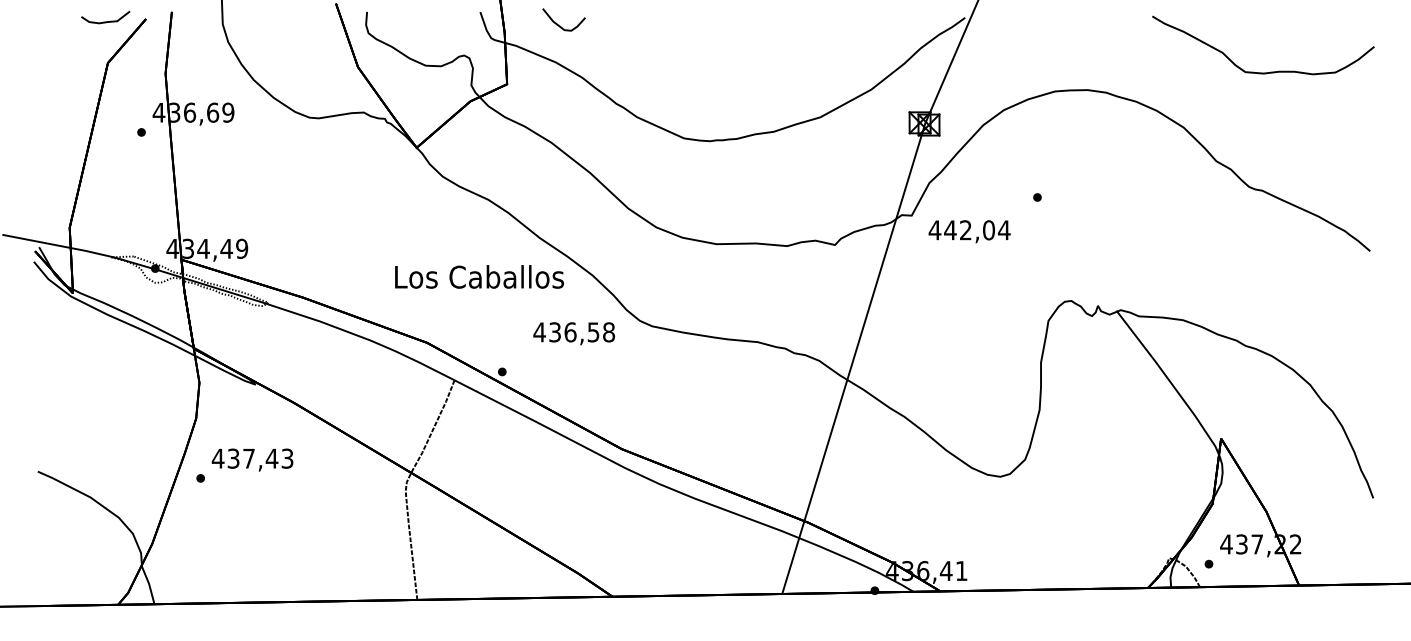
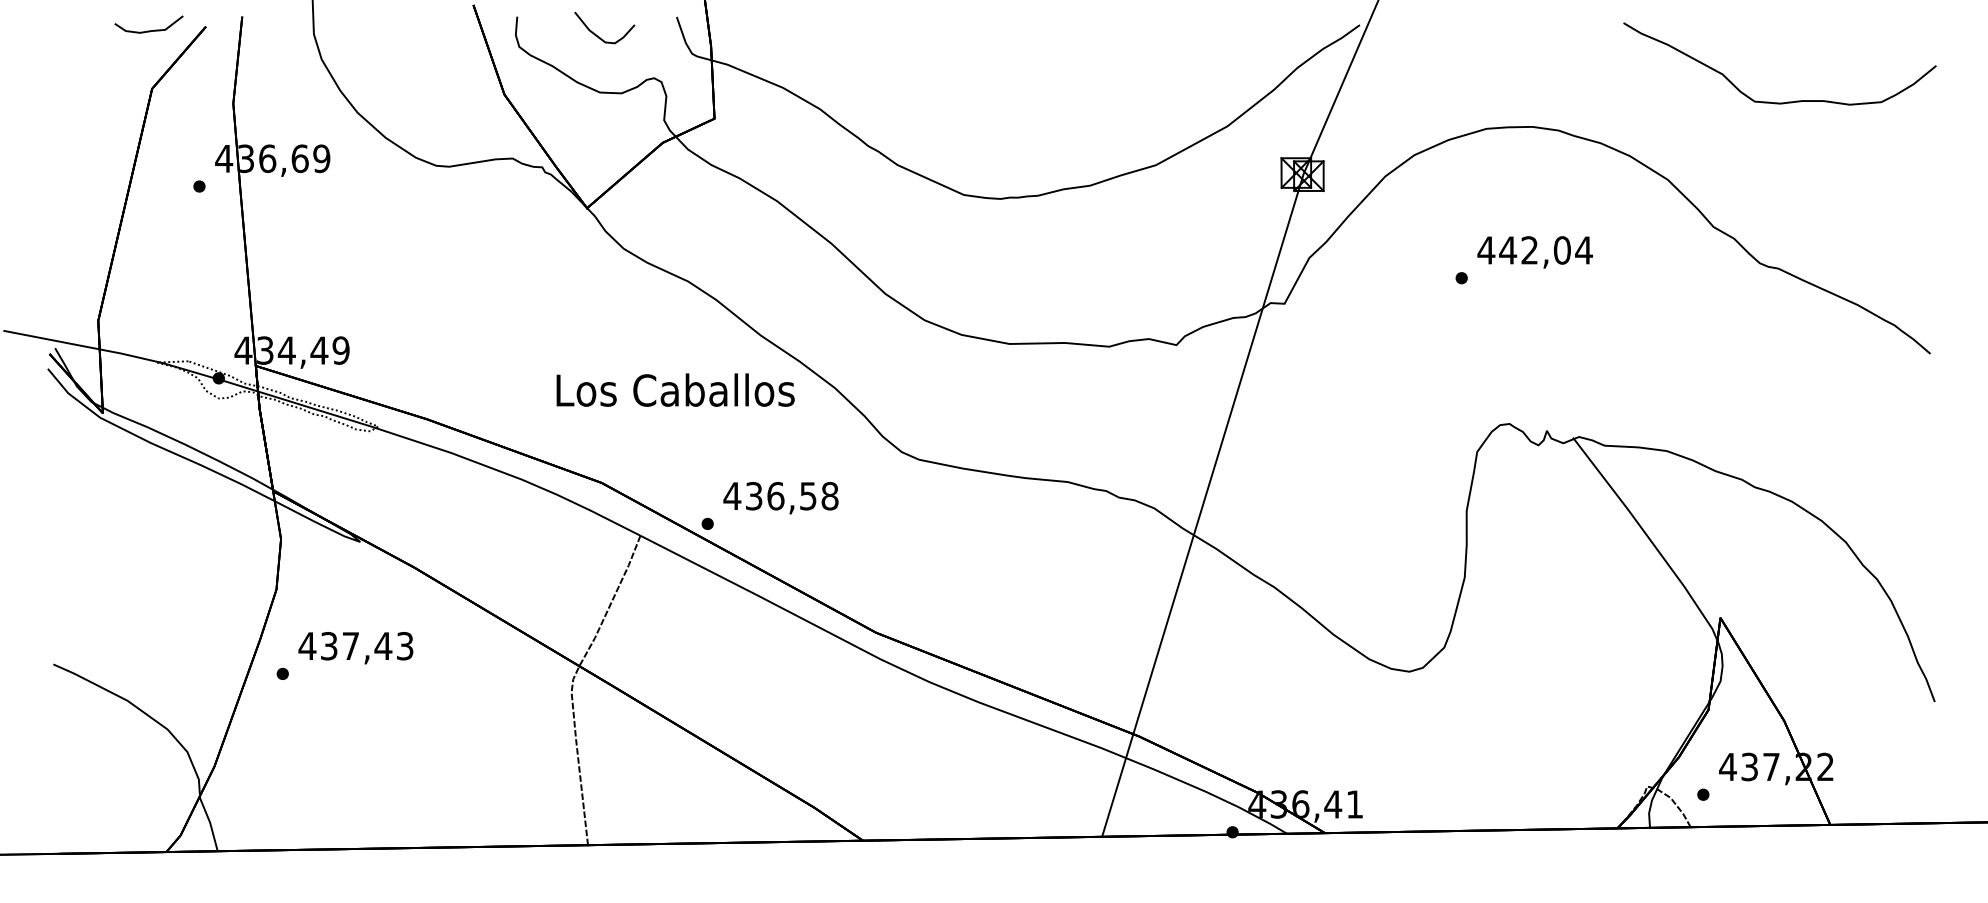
curve: (560, 25) -> (599, 36), moved
text: (969, 231) -> (1534, 252), moved
text: (573, 333) -> (780, 498), moved

